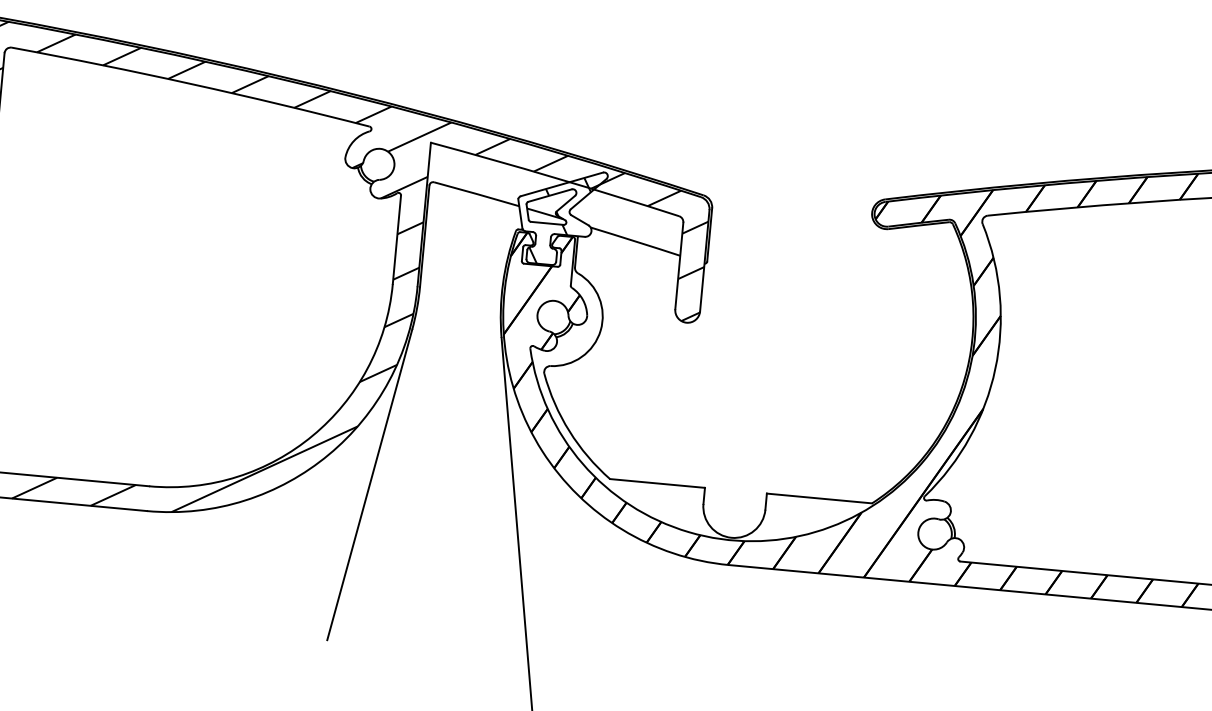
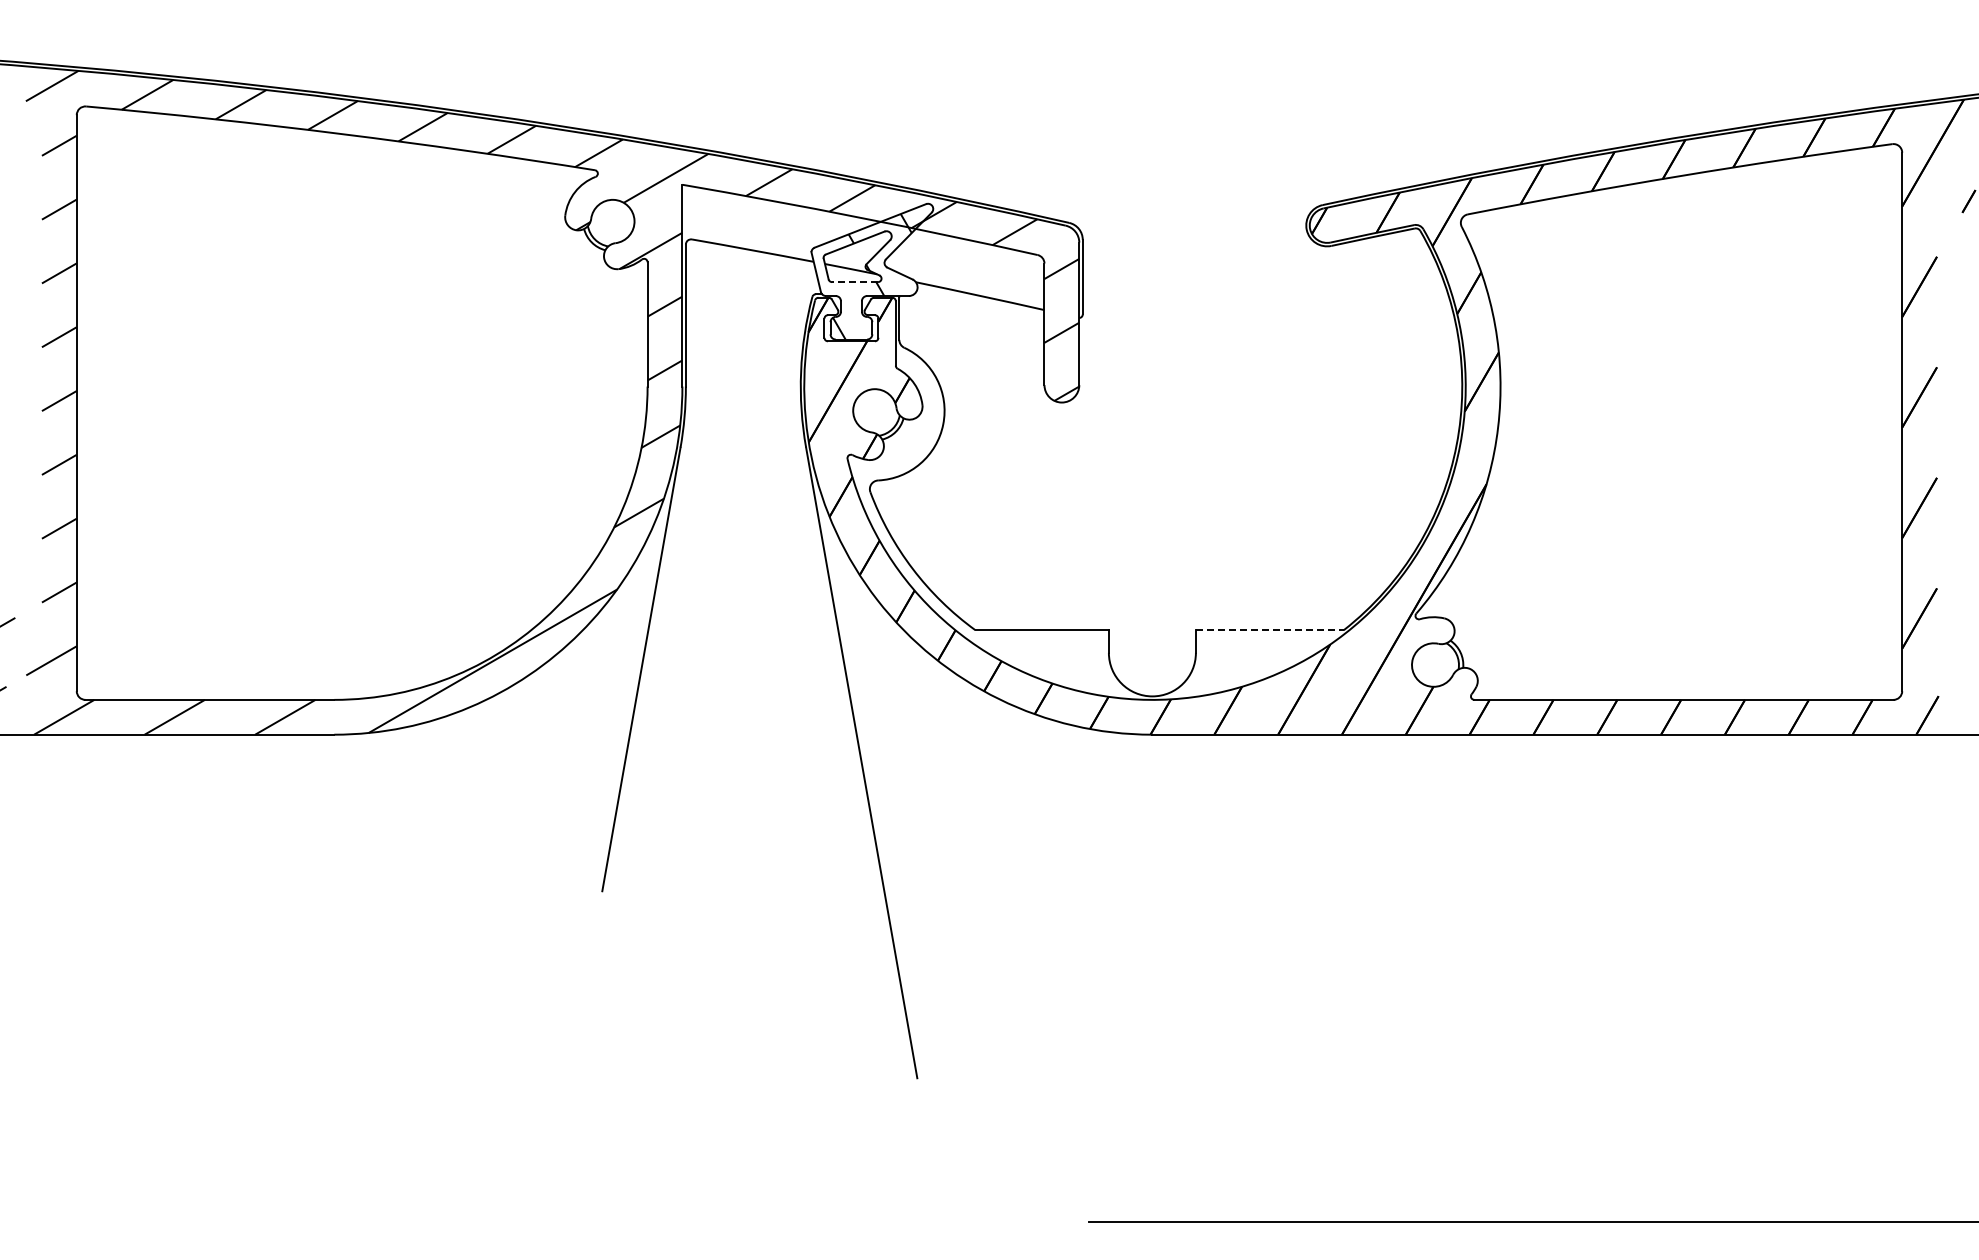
line: (546, 223) -> (854, 282), solid -> dashed
line: (819, 498) -> (1269, 630), solid -> dashed

